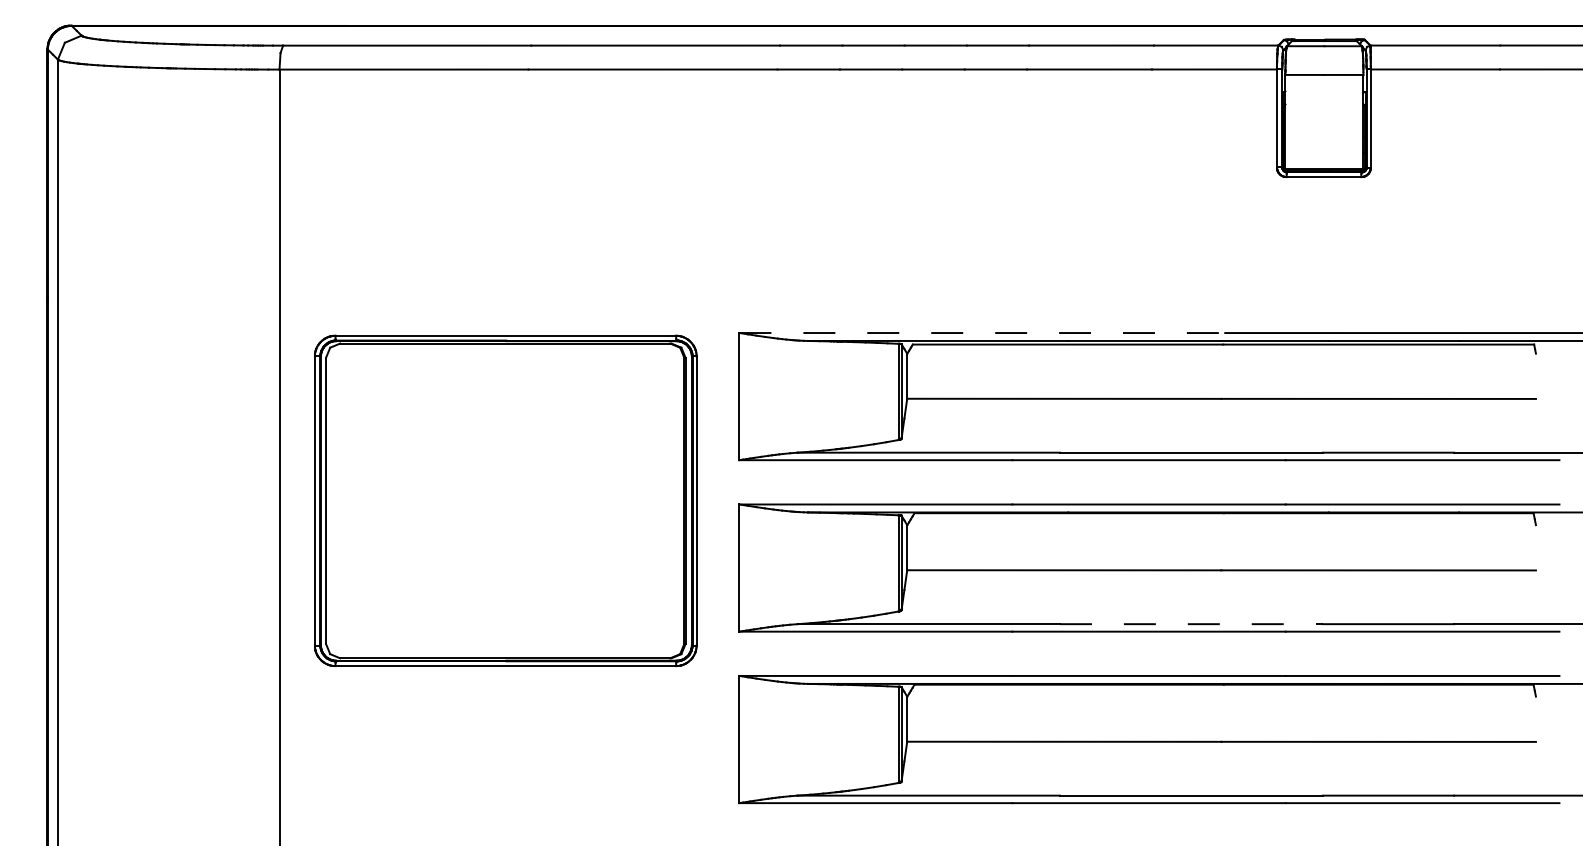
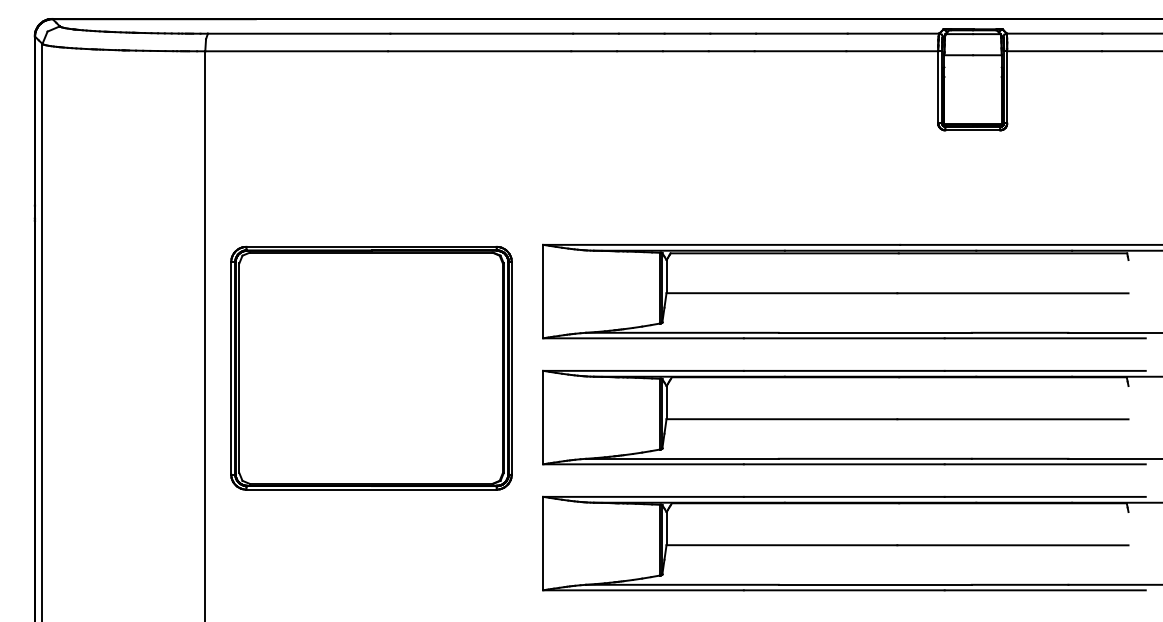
line: (982, 333) -> (721, 245), dashed -> solid
line: (1191, 624) -> (875, 459), dashed -> solid

